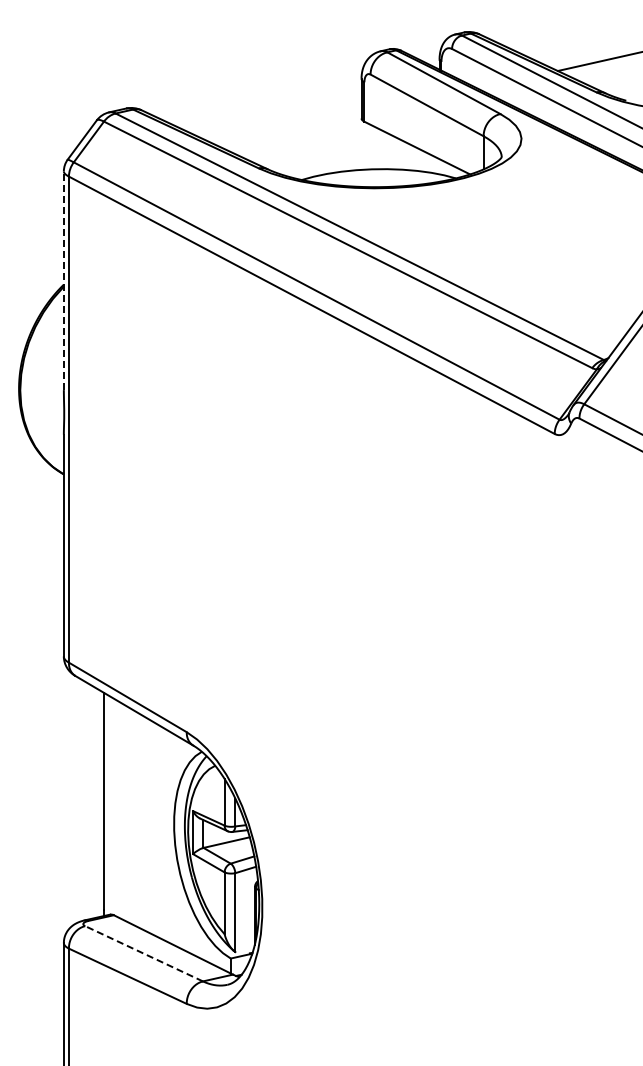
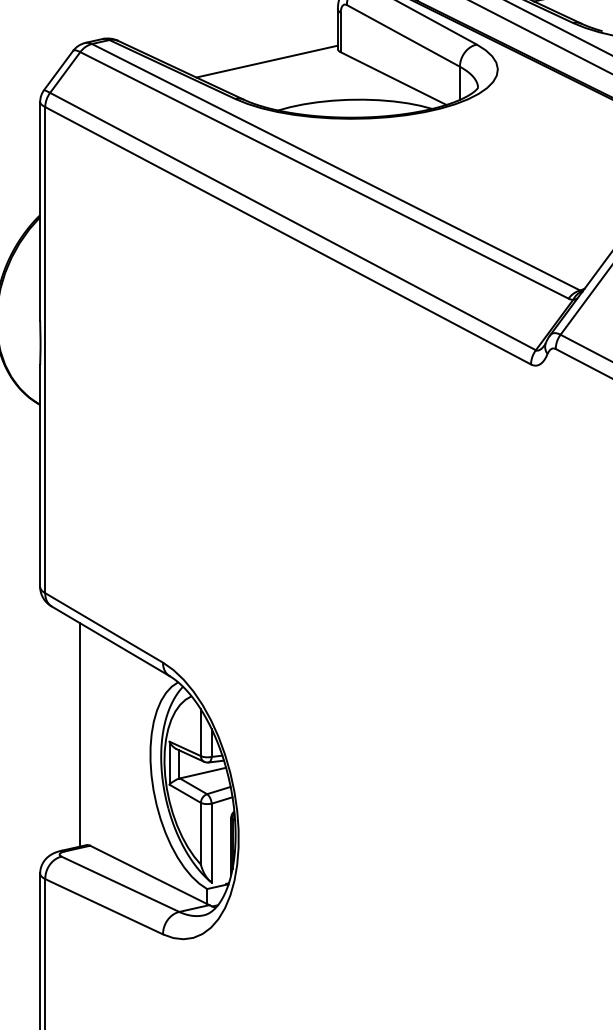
line: (290, 131) -> (266, 62), added
line: (63, 280) -> (39, 211), dashed -> solid
line: (143, 953) -> (119, 884), dashed -> solid

